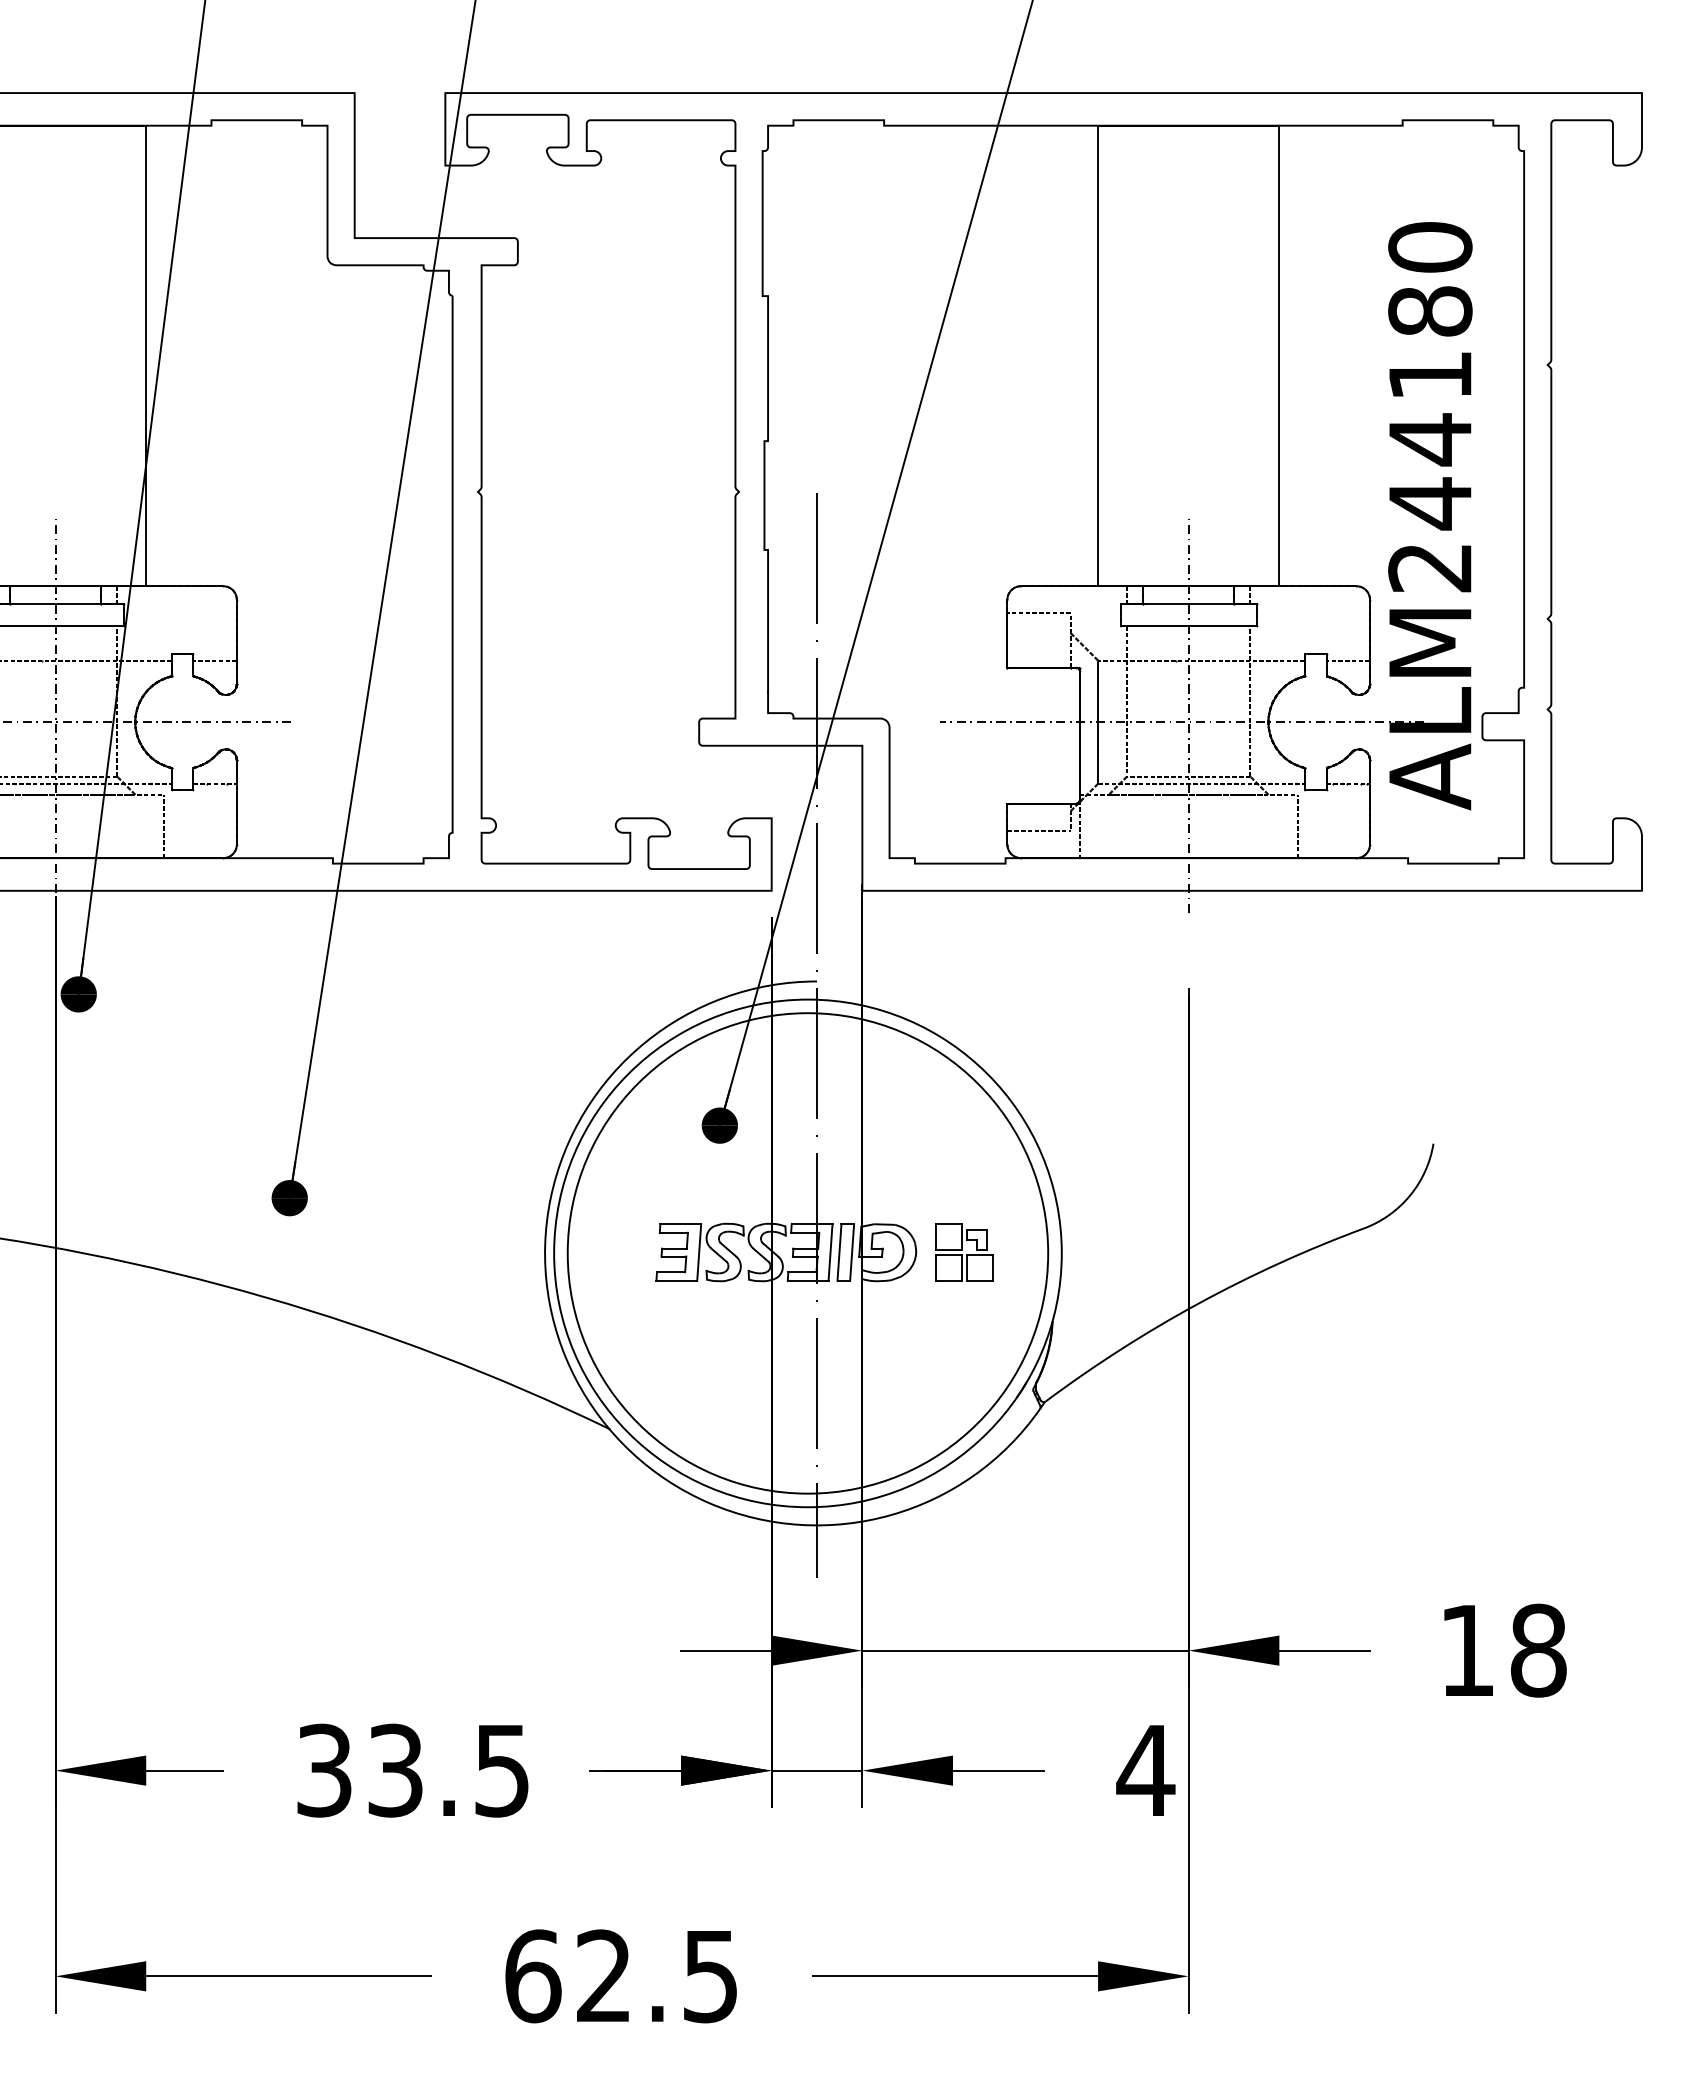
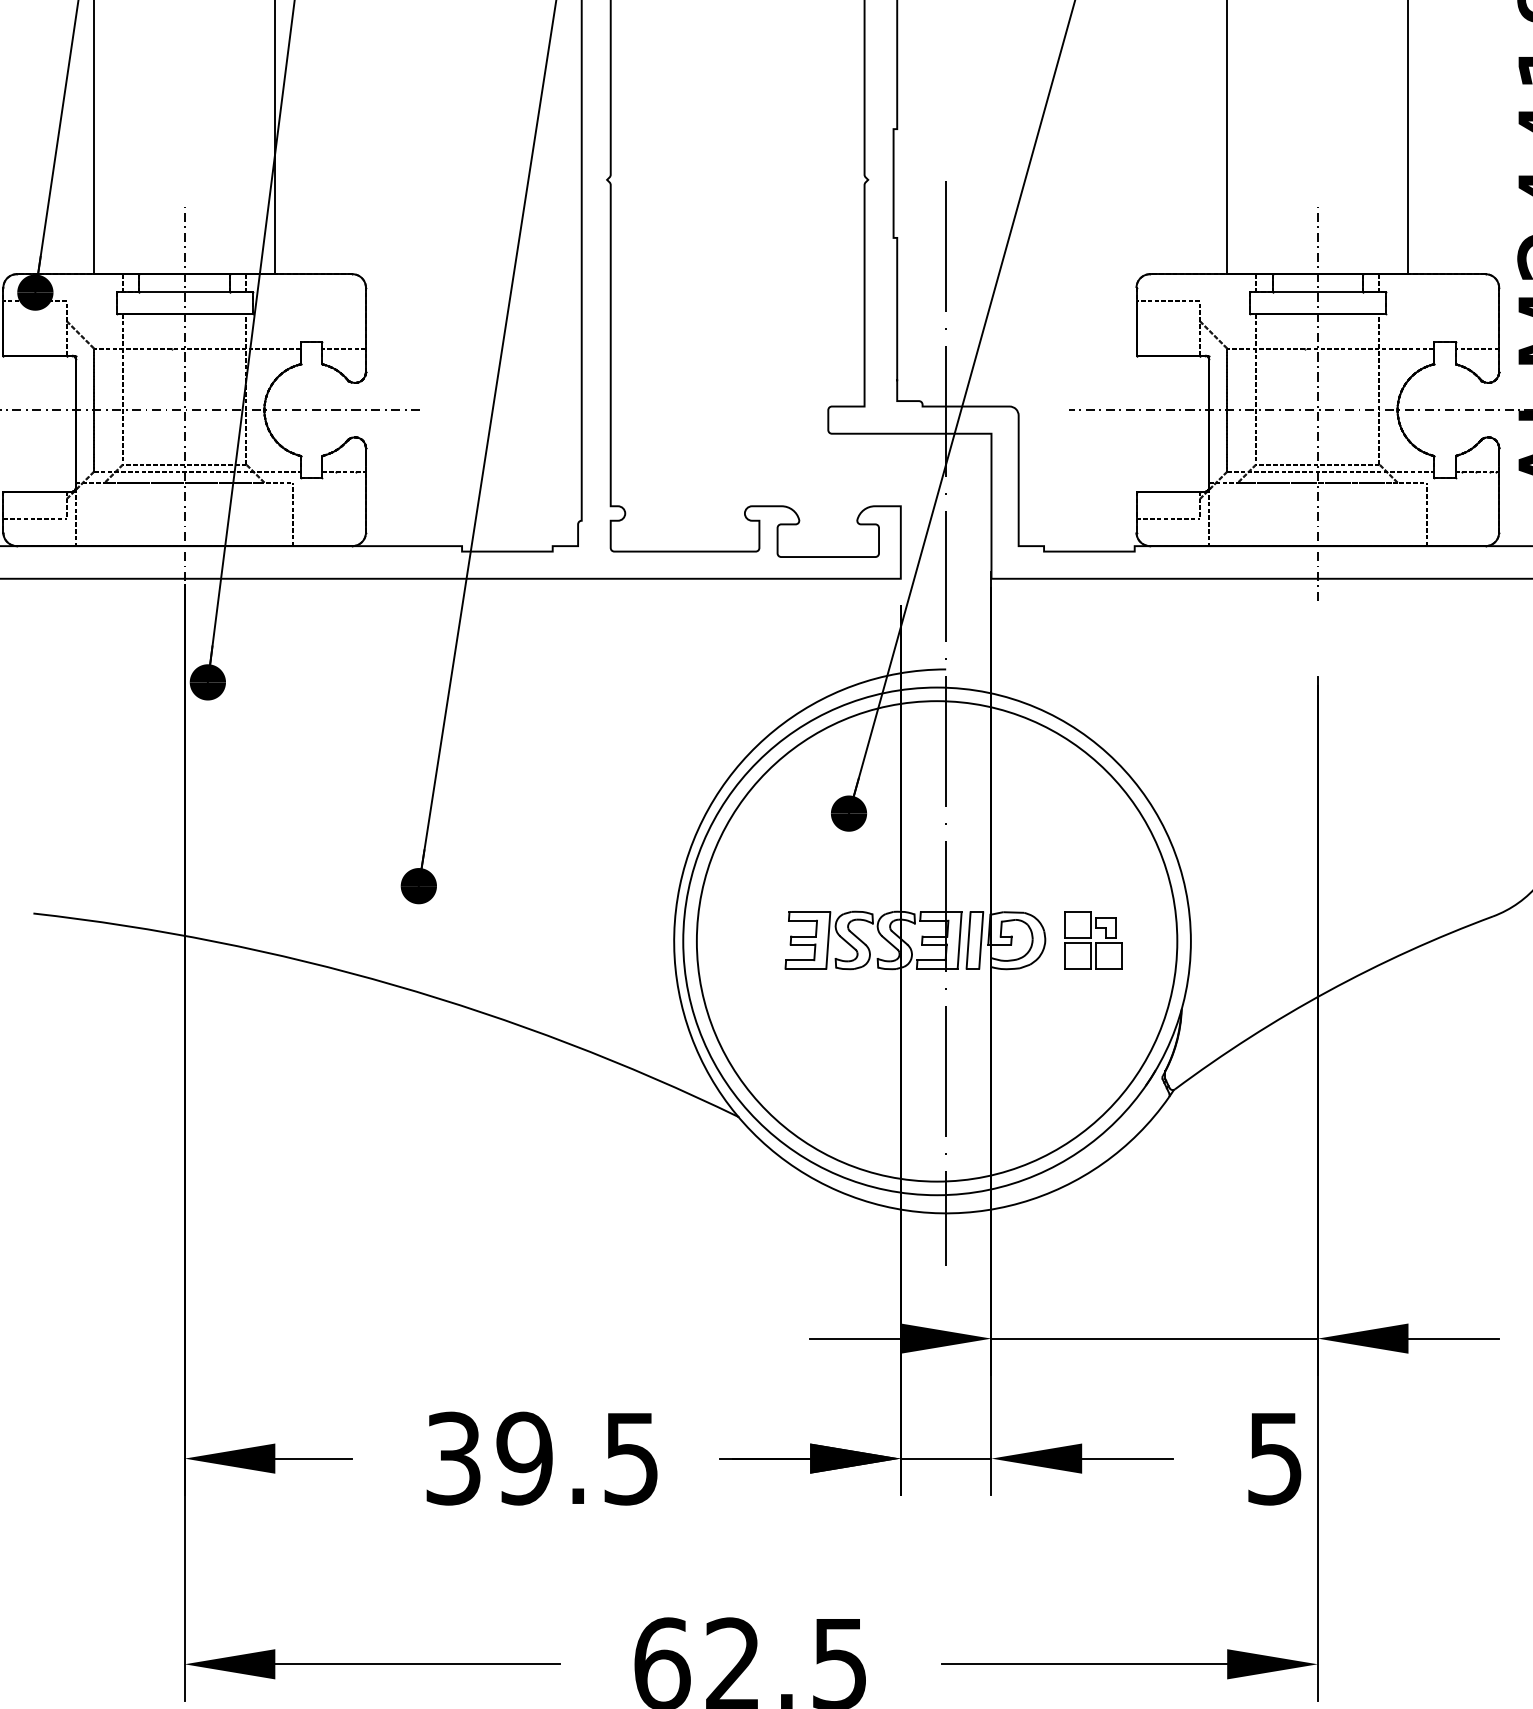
text: (395, 1770) -> (524, 1458), 33.5 -> 39.5
text: (1145, 1771) -> (1274, 1459), 4 -> 5

